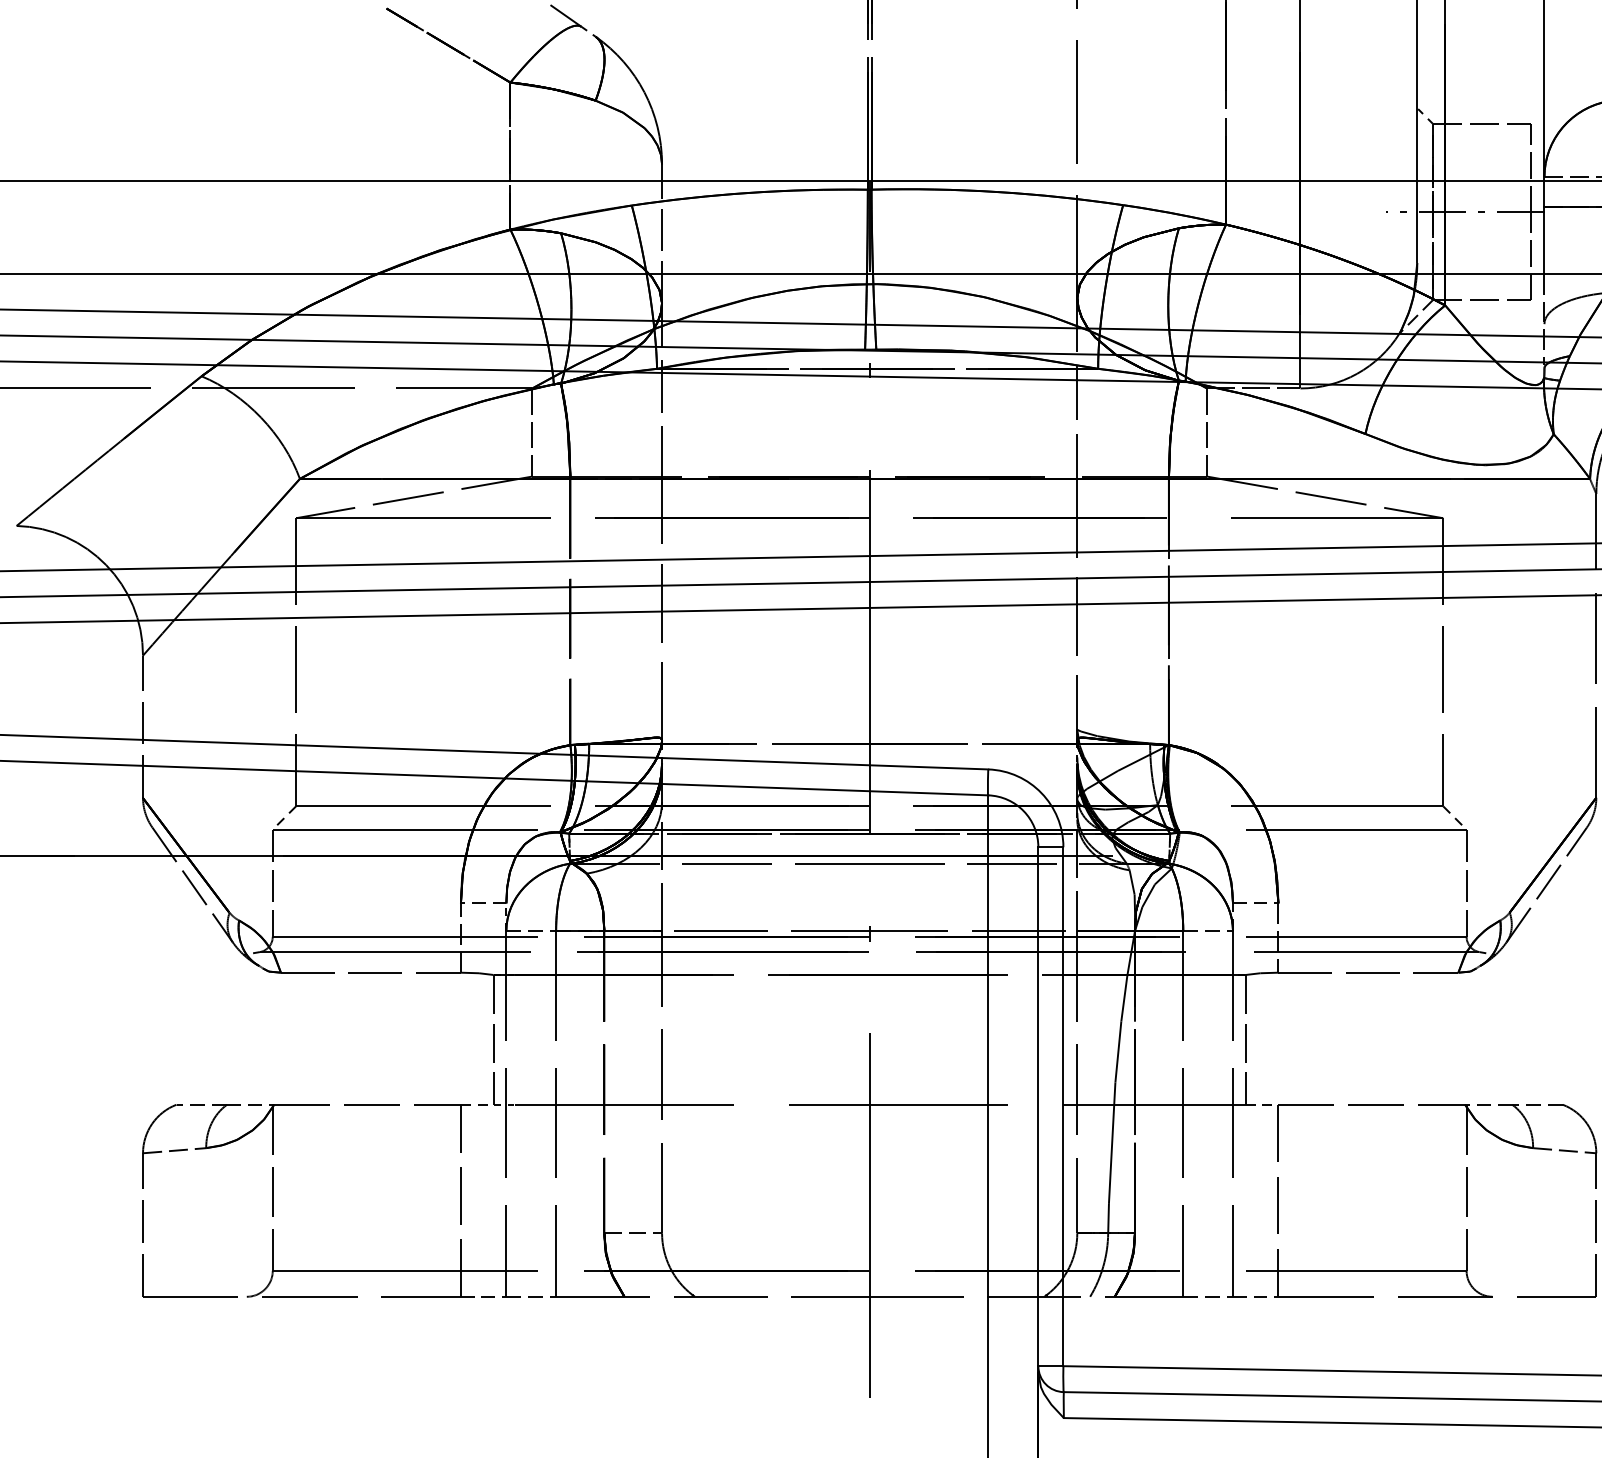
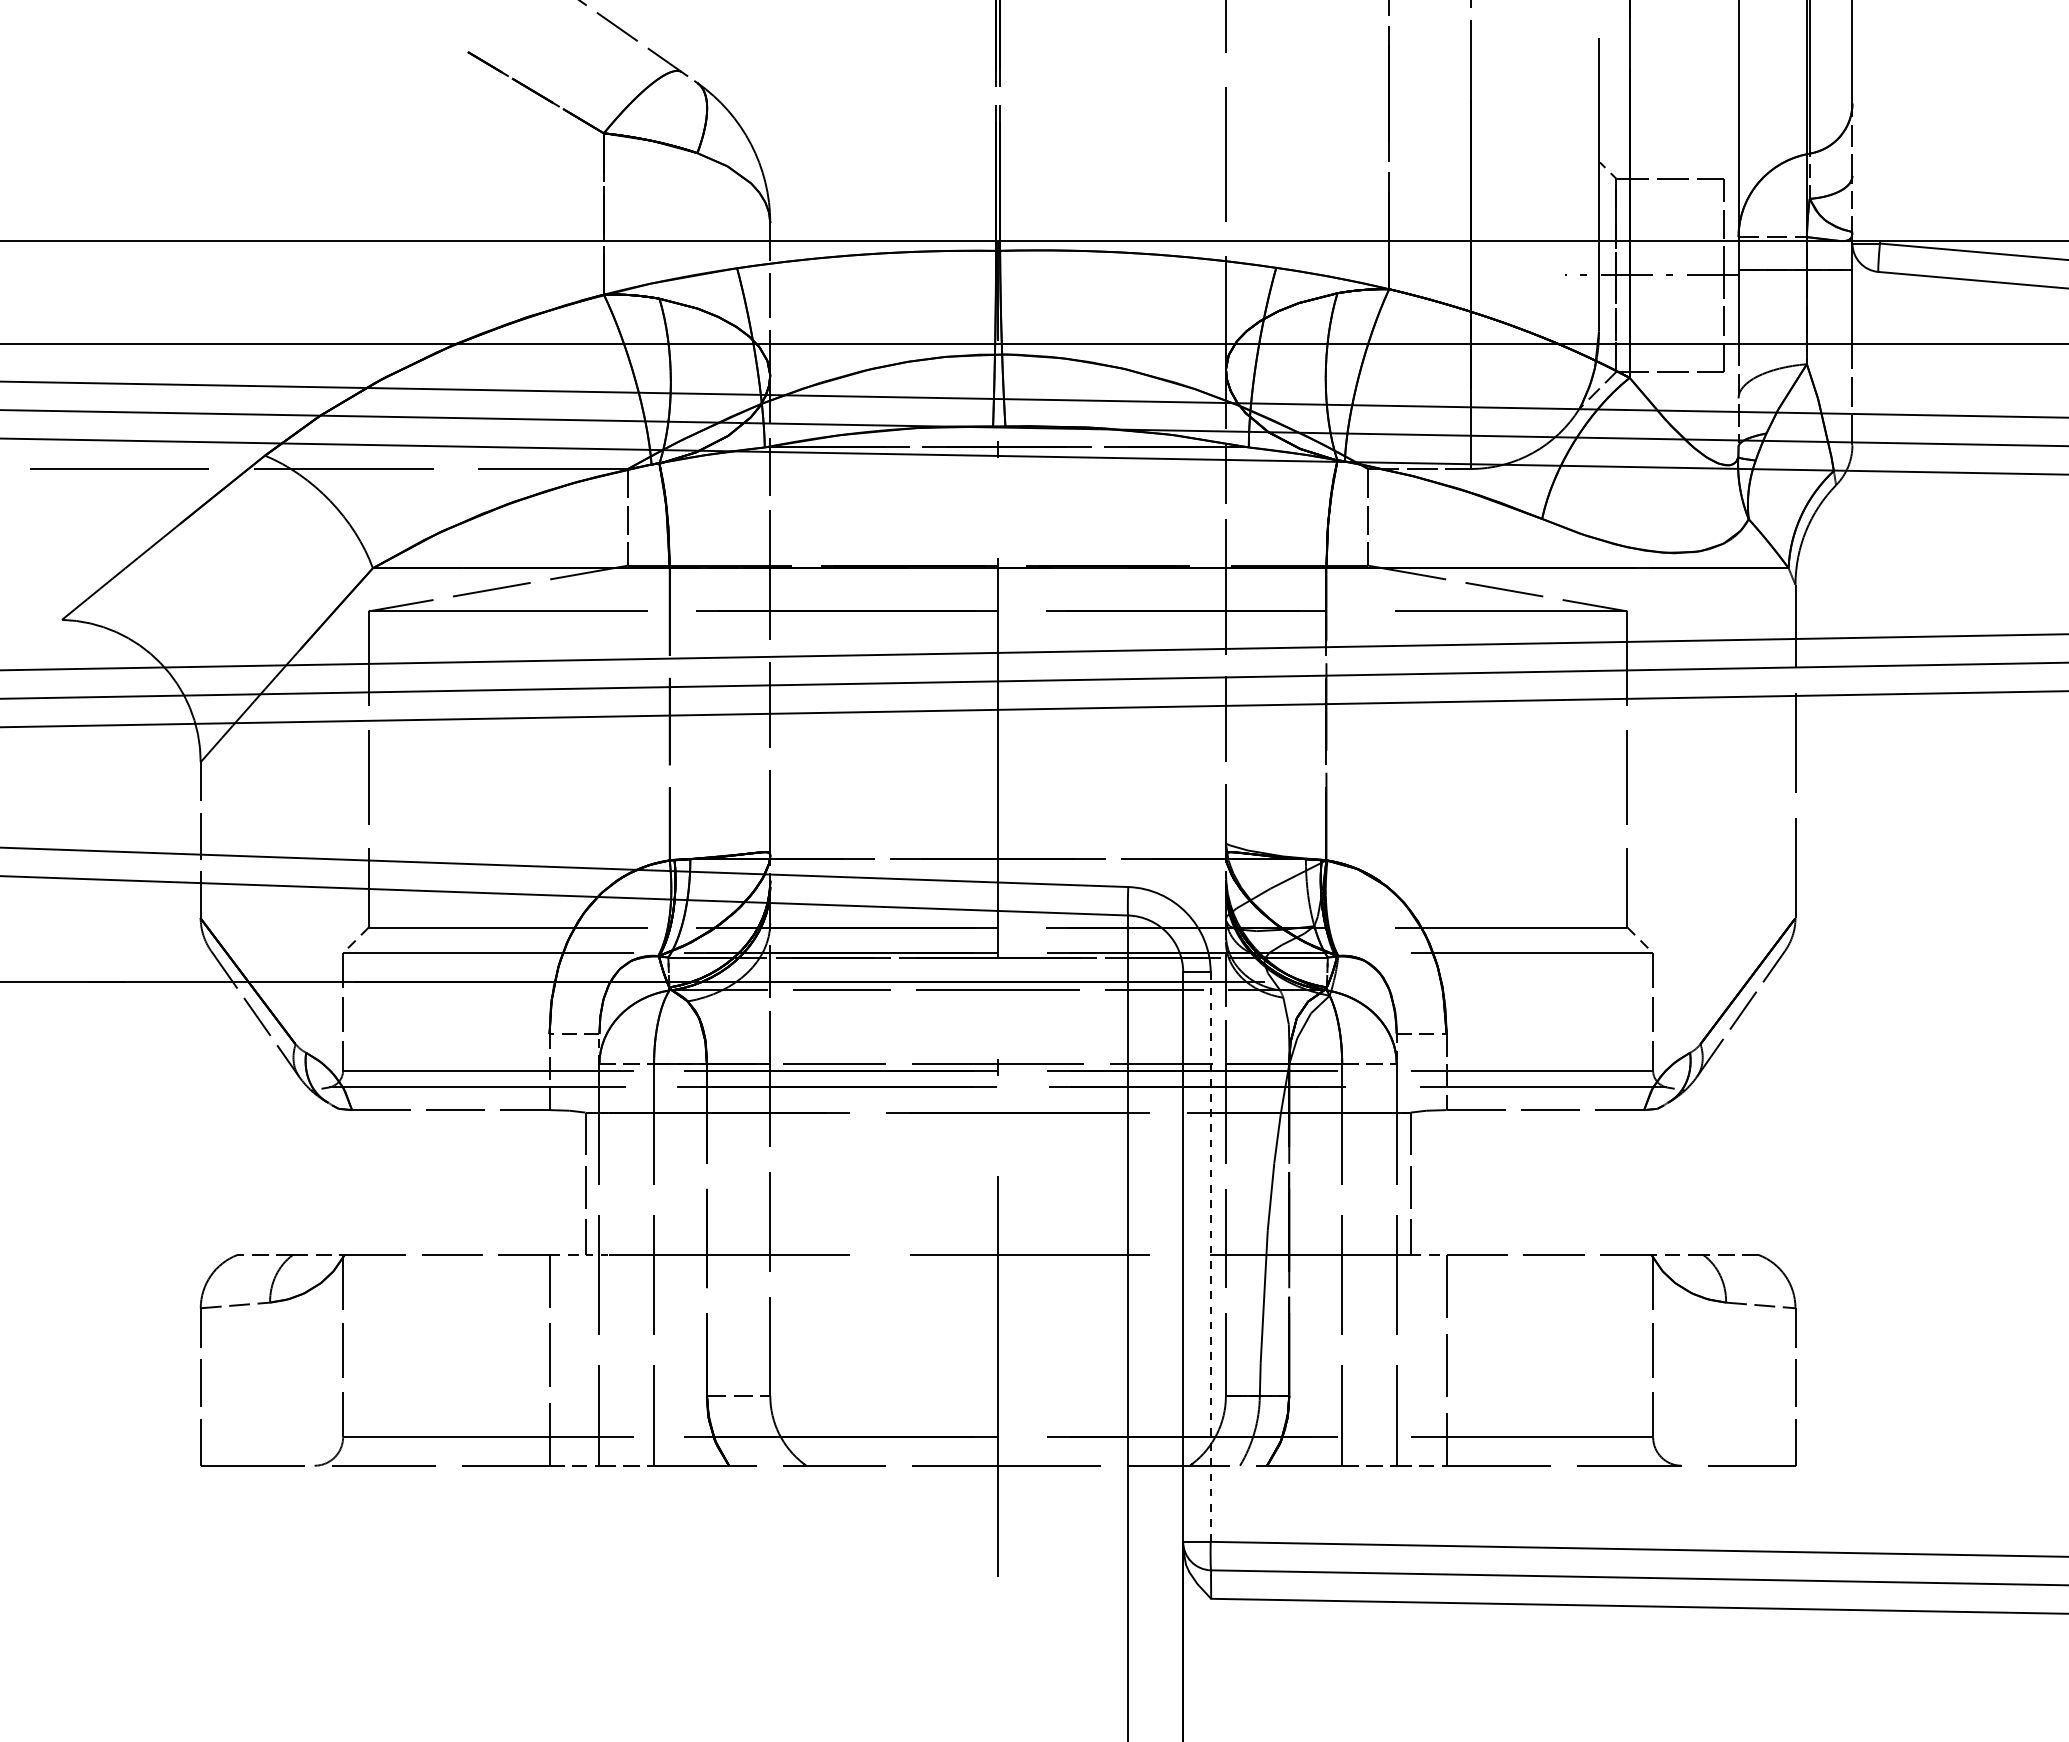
line: (1063, 1107) -> (1210, 1257), solid -> dashed

